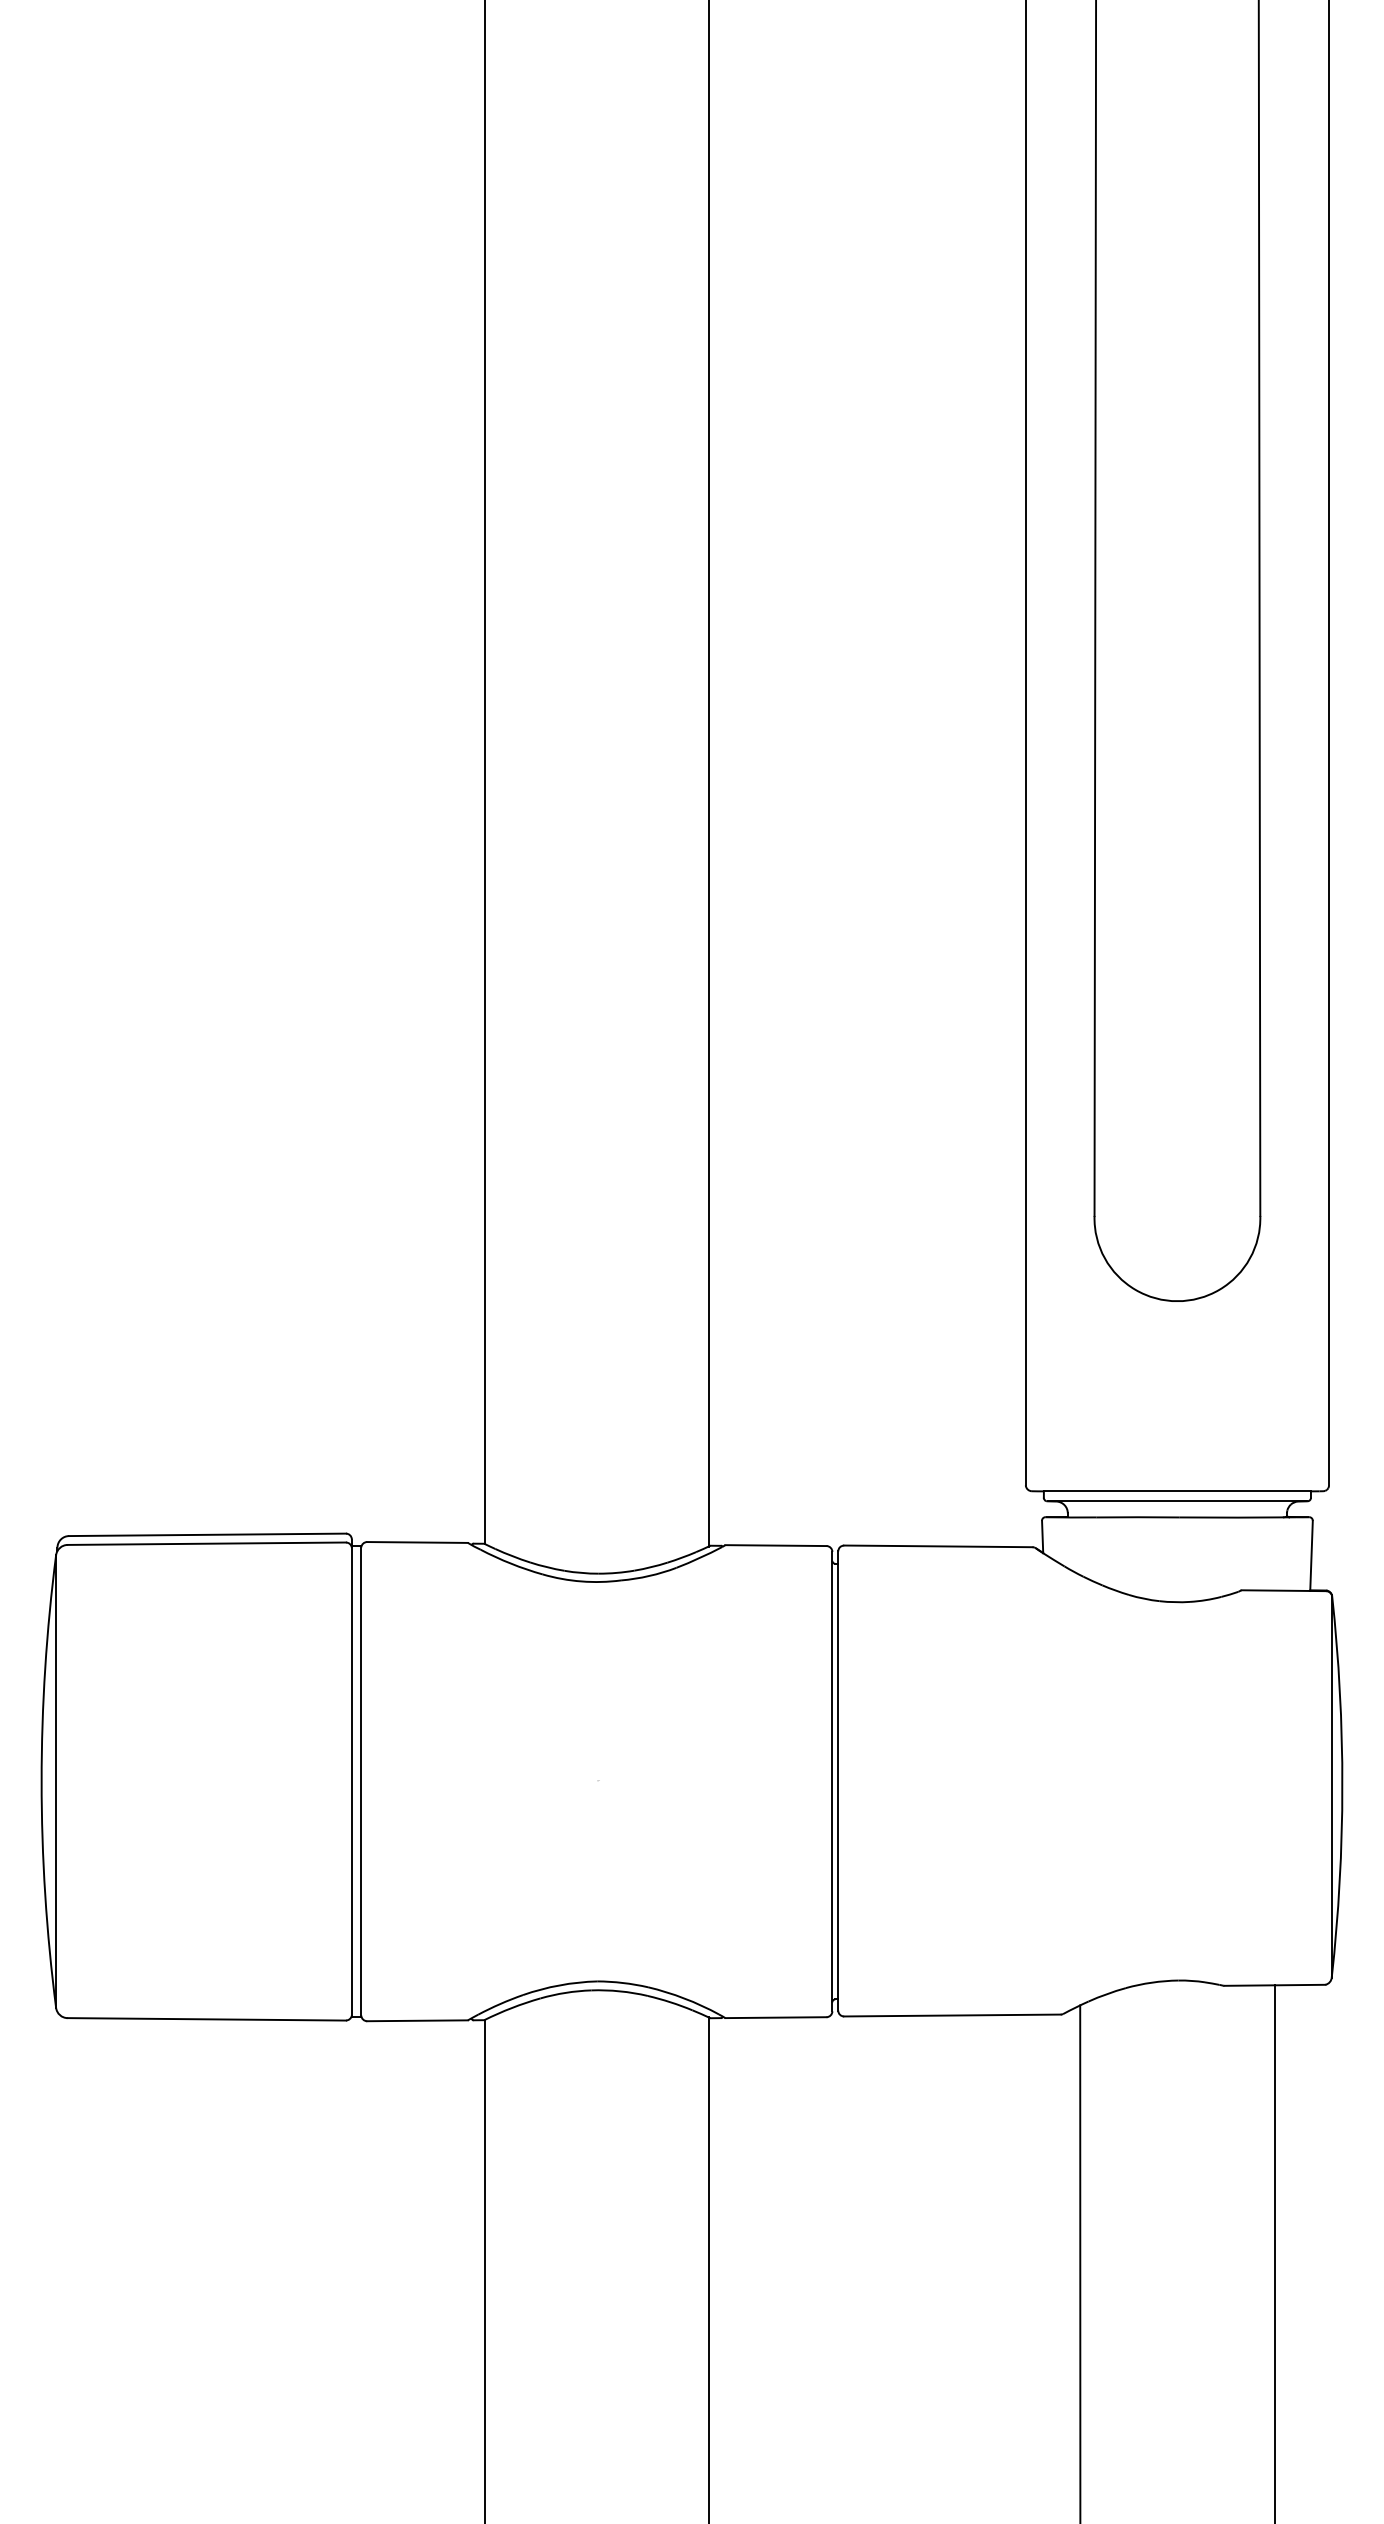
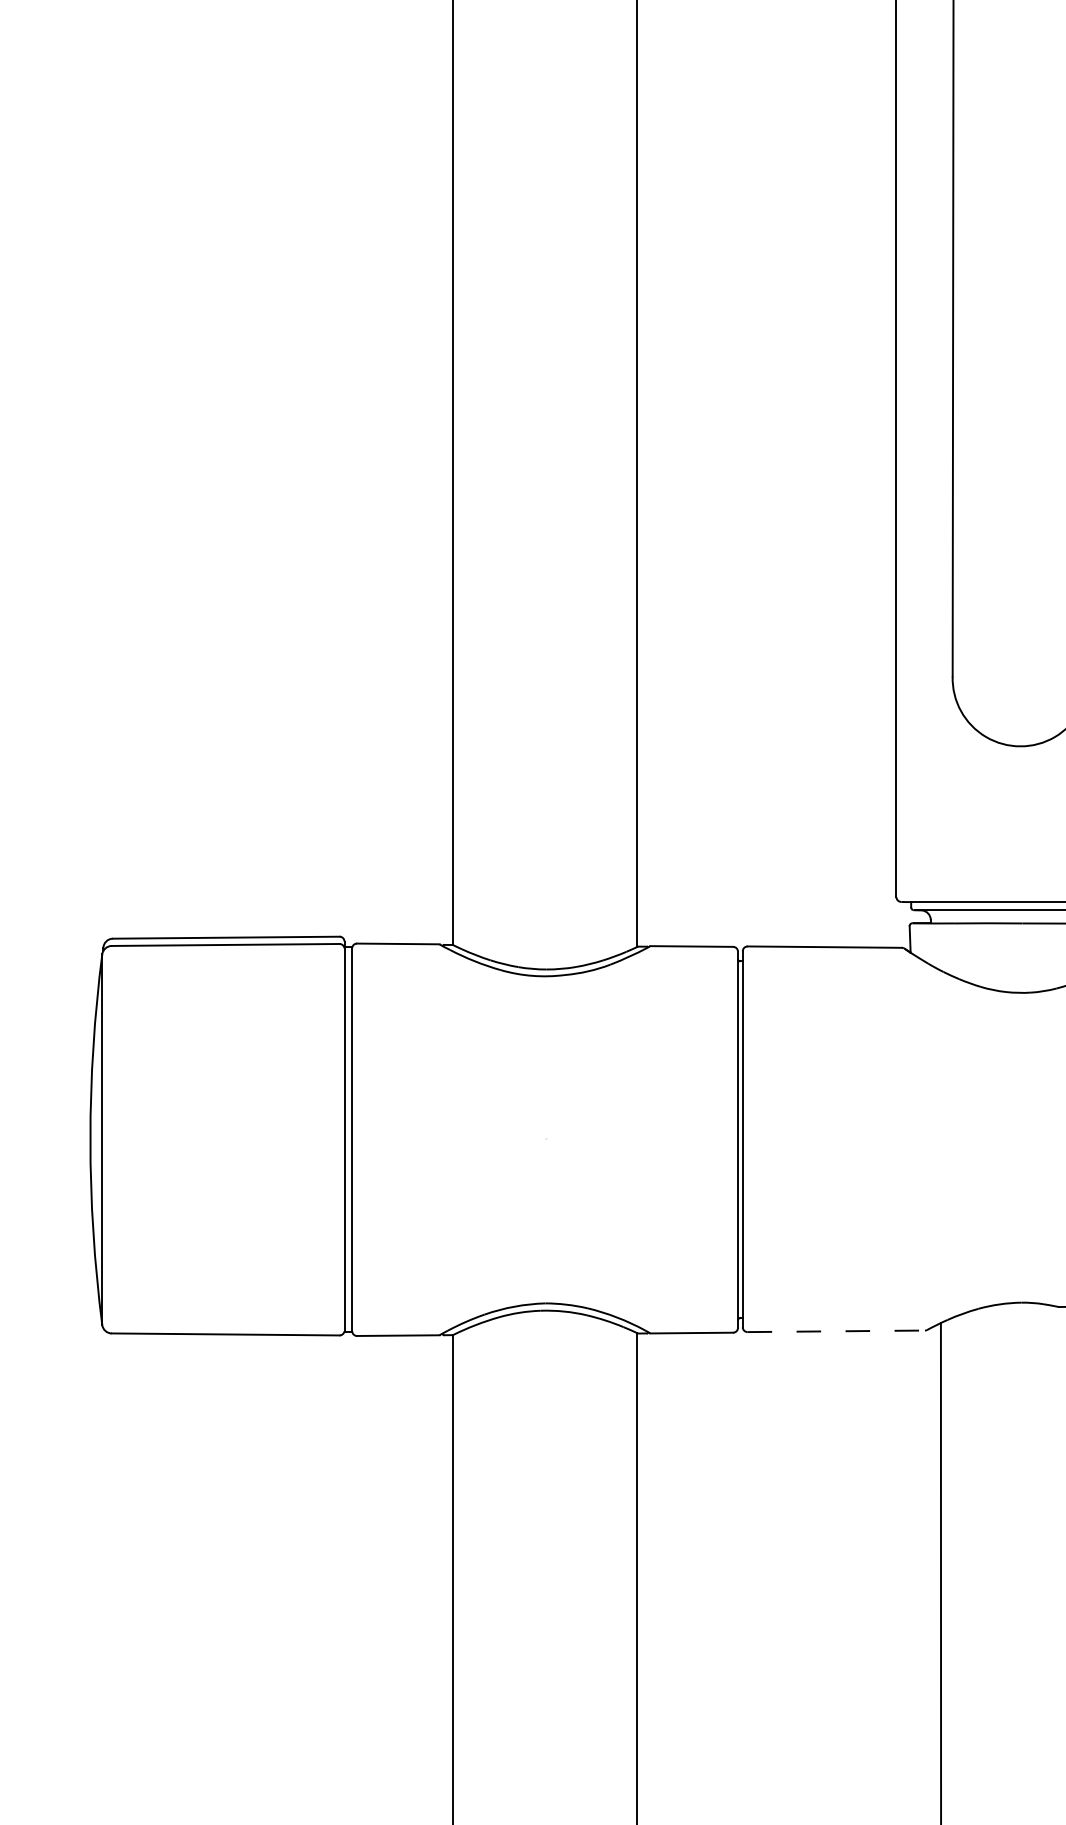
line: (952, 2015) -> (836, 1331), solid -> dashed

